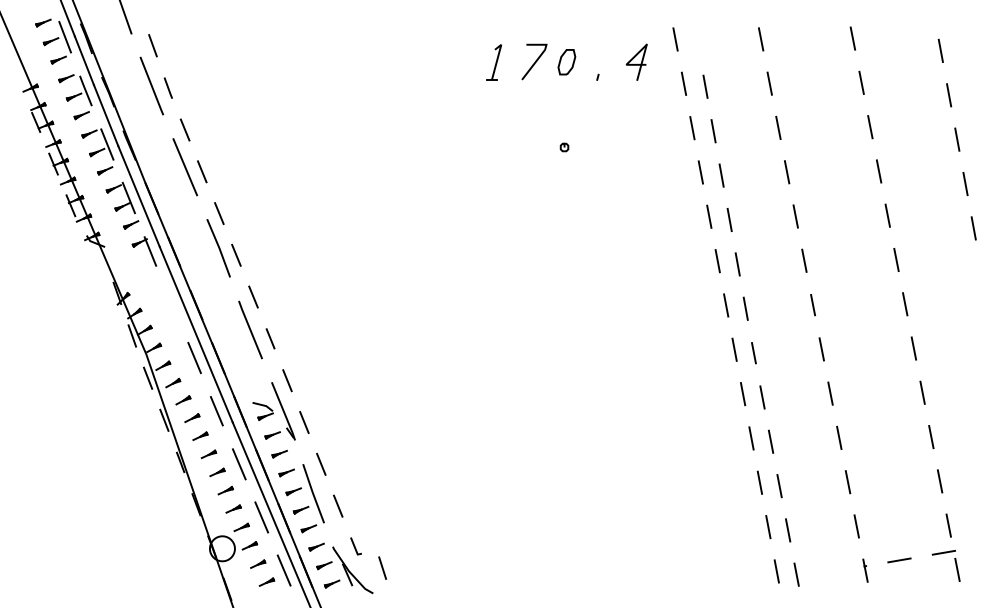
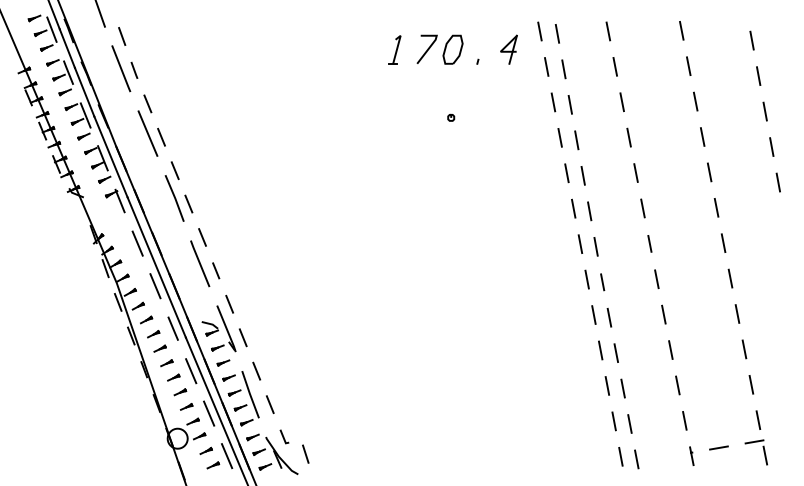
line: (697, 42) -> (557, 33), added
part: (566, 61) -> (452, 49), size x1.43
line: (172, 304) -> (137, 243), added

